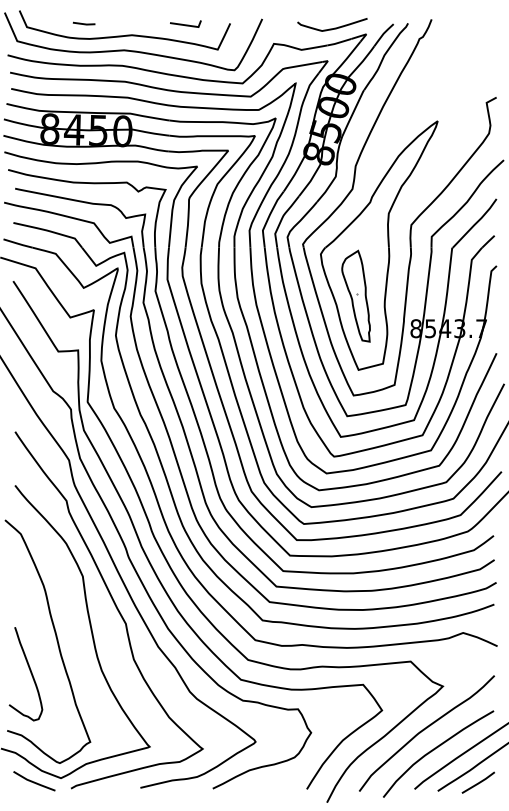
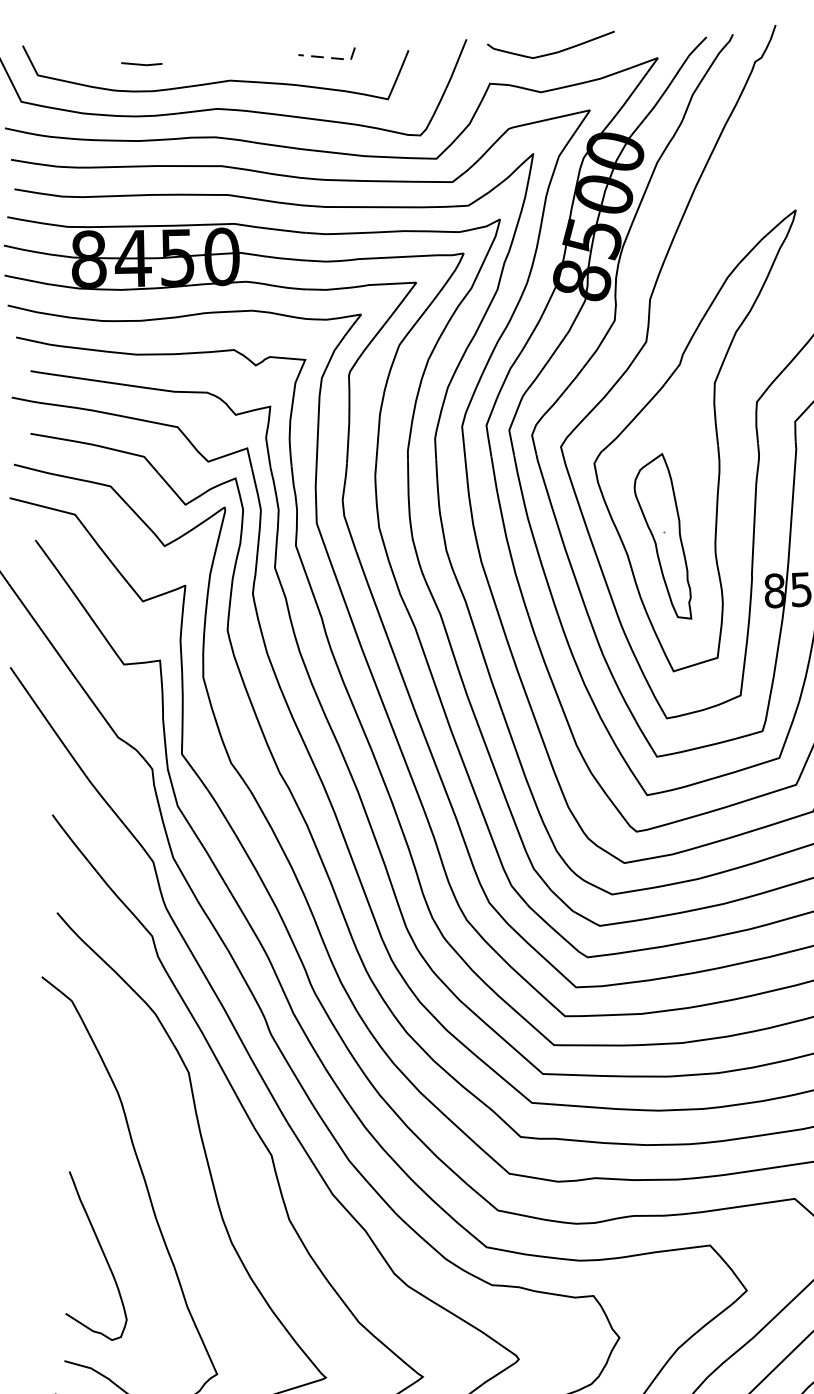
line: (188, 25) -> (332, 57), solid -> dashed
curve: (334, 27) -> (555, 50), moved

